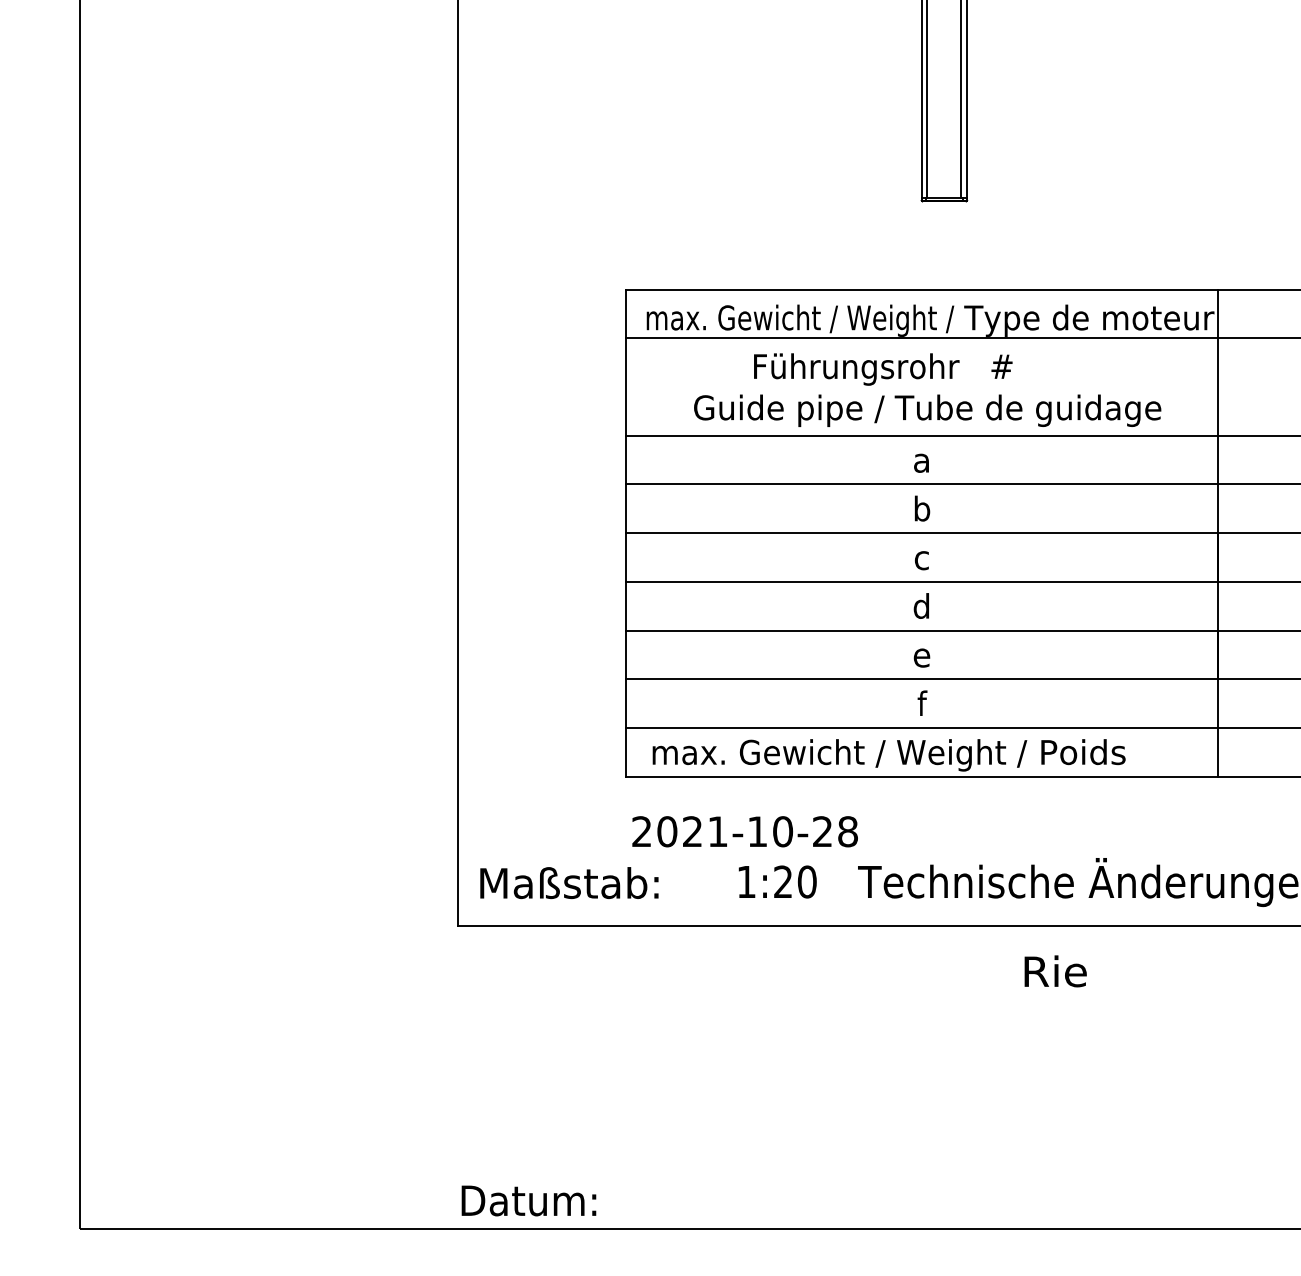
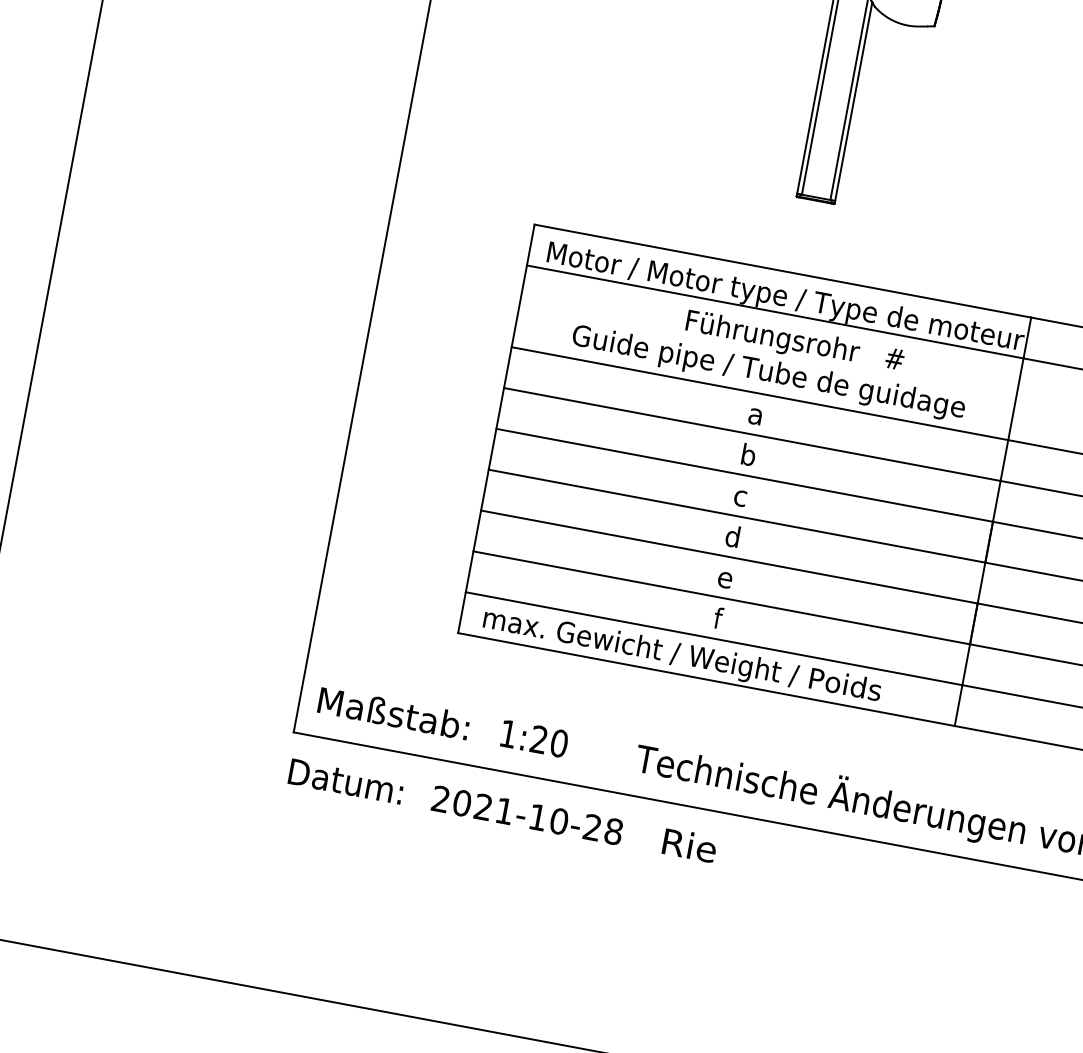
text: (799, 320) -> (675, 277), max. Gewicht / Weight / -> Motor / Motor type /
text: (883, 369) -> (795, 342), moved
text: (744, 831) -> (526, 815), moved
text: (777, 881) -> (534, 738), moved
text: (1055, 971) -> (689, 845), moved
text: (528, 1200) -> (345, 781), moved

